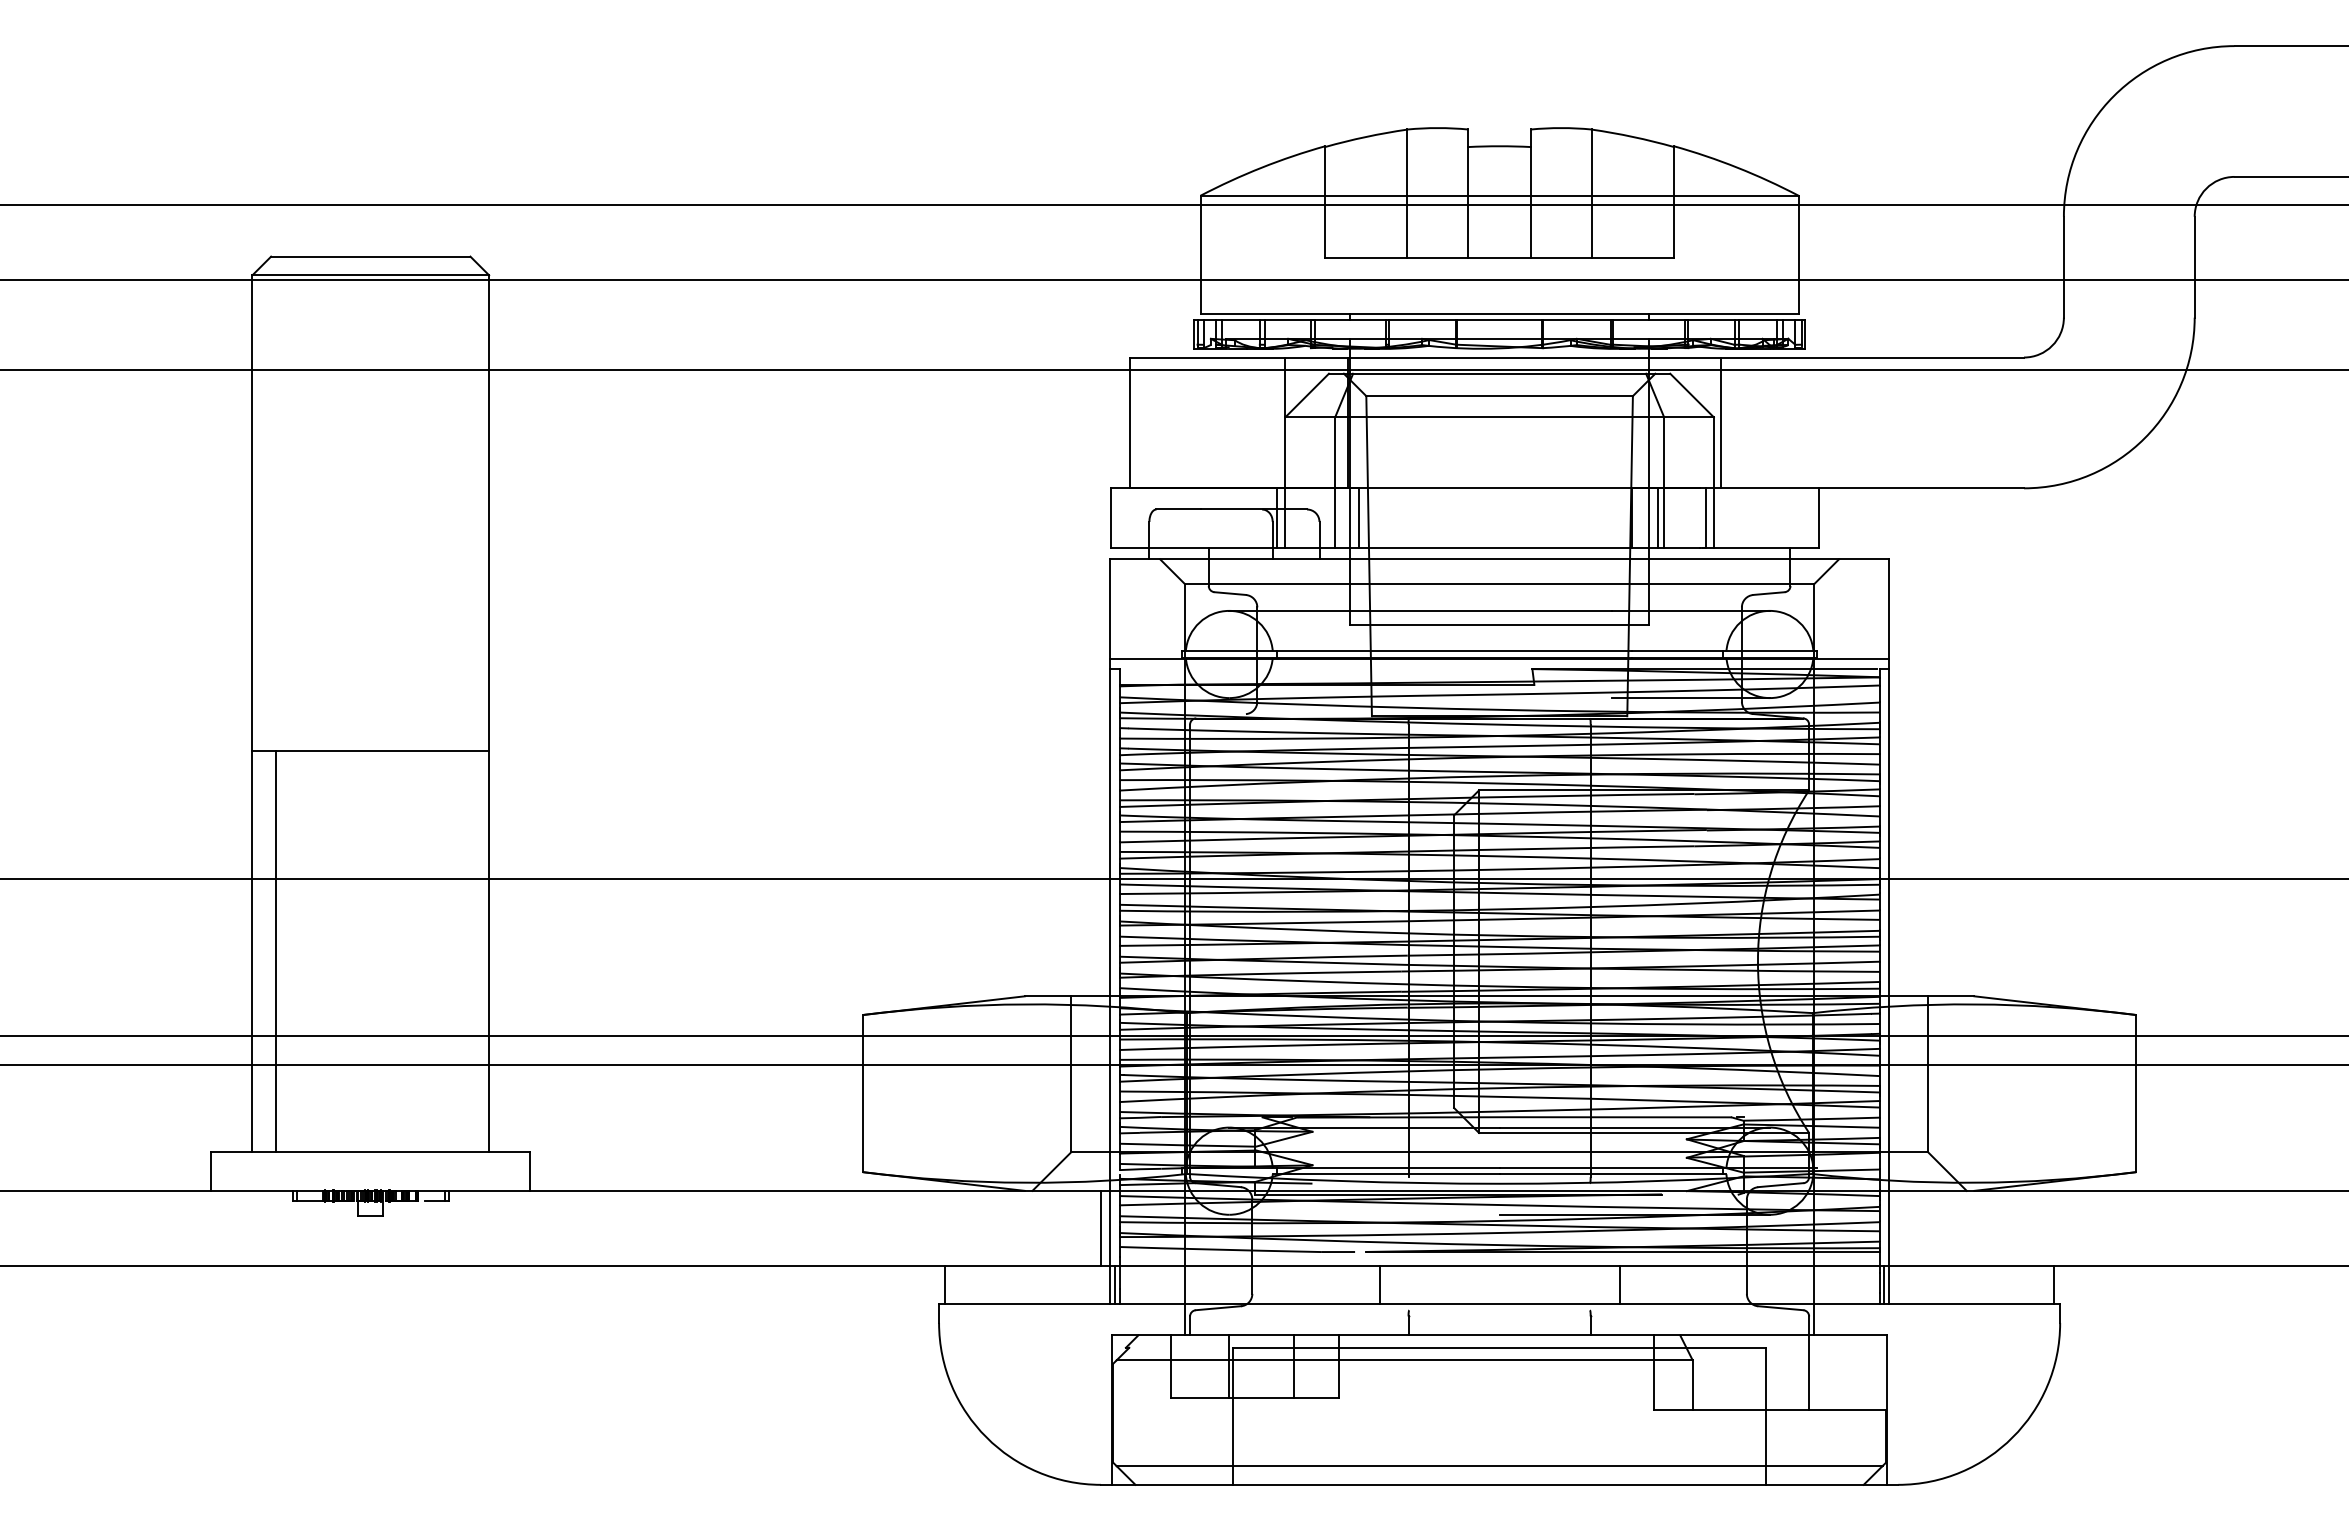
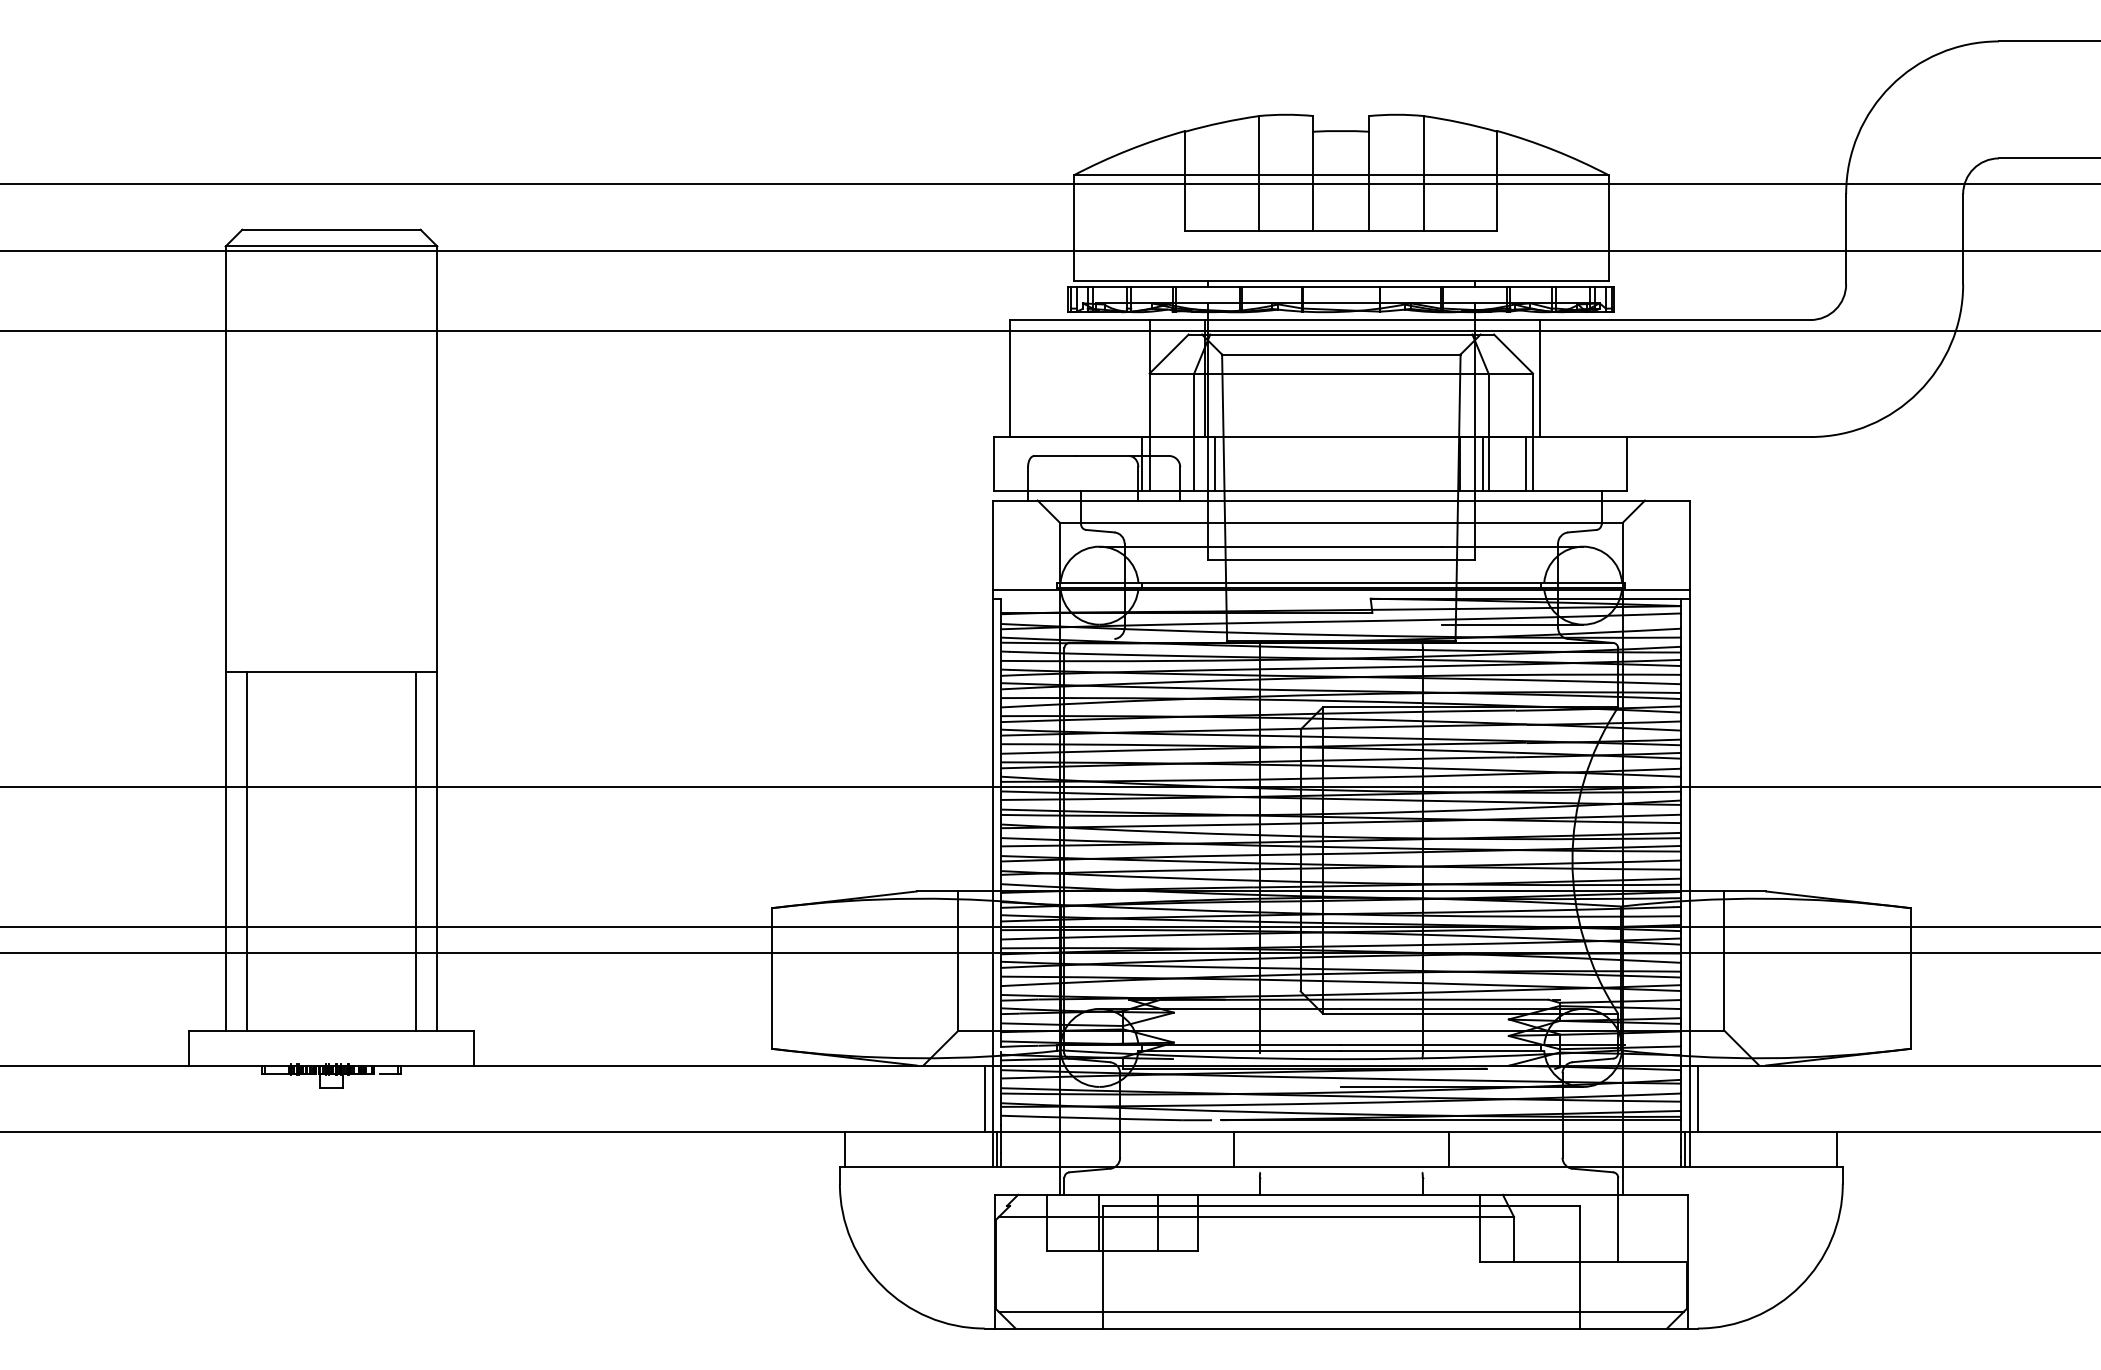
line: (465, 951) -> (416, 851), added
line: (1898, 1227) -> (1698, 1098), added

